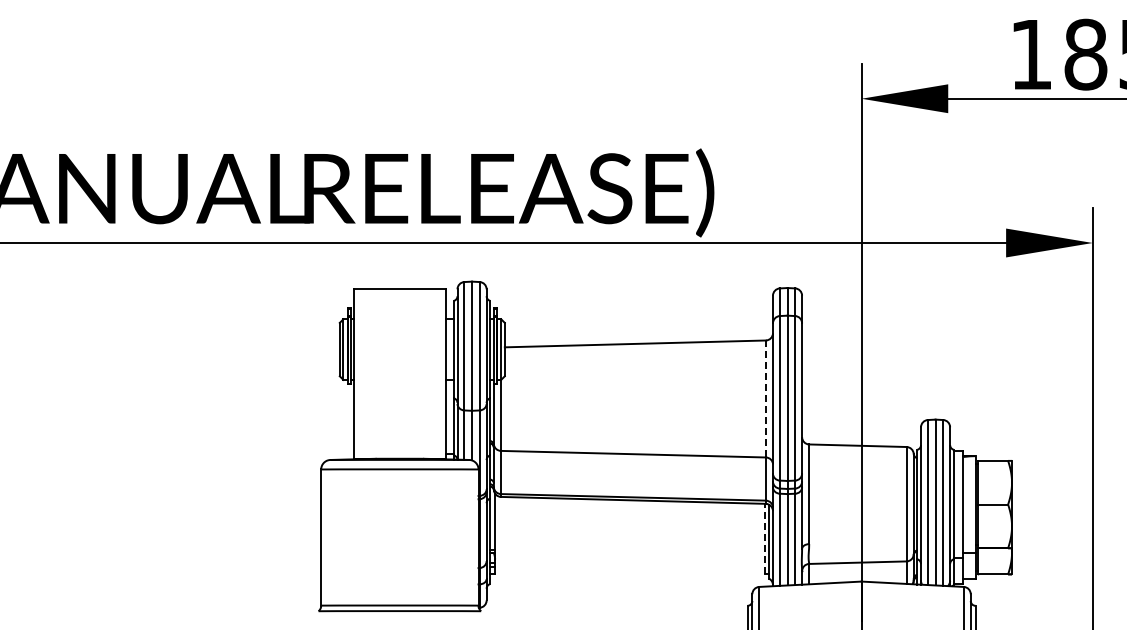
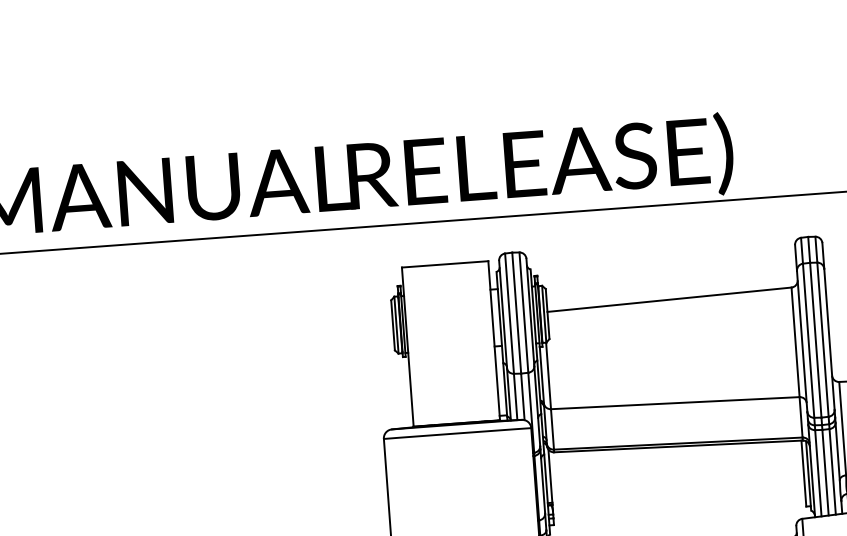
line: (765, 398) -> (795, 341), dashed -> solid
line: (764, 538) -> (803, 473), dashed -> solid

